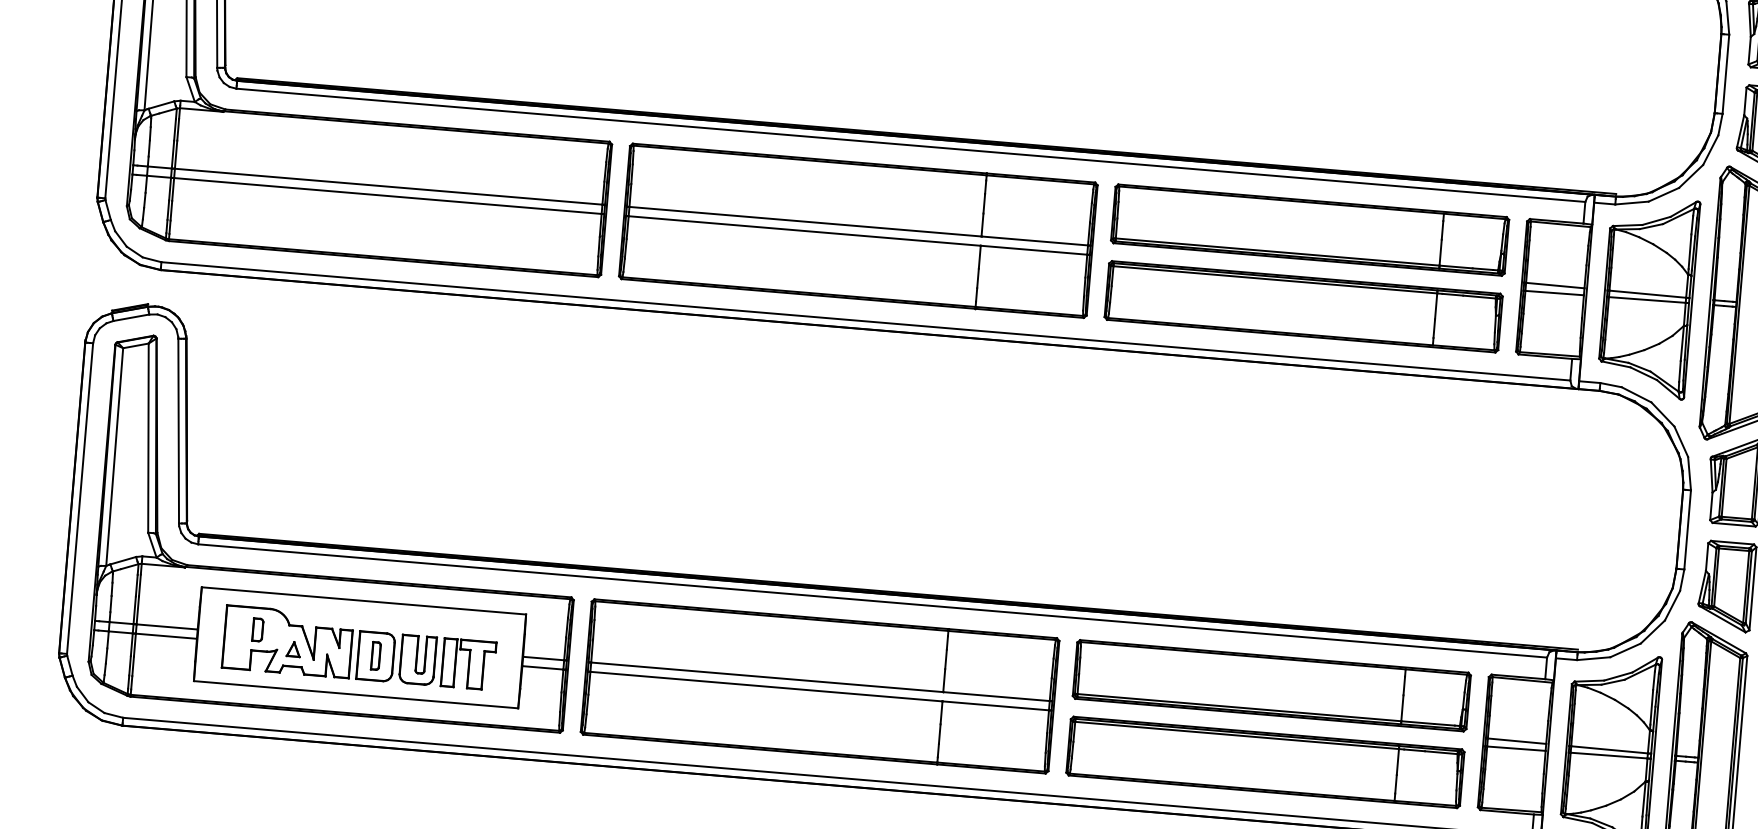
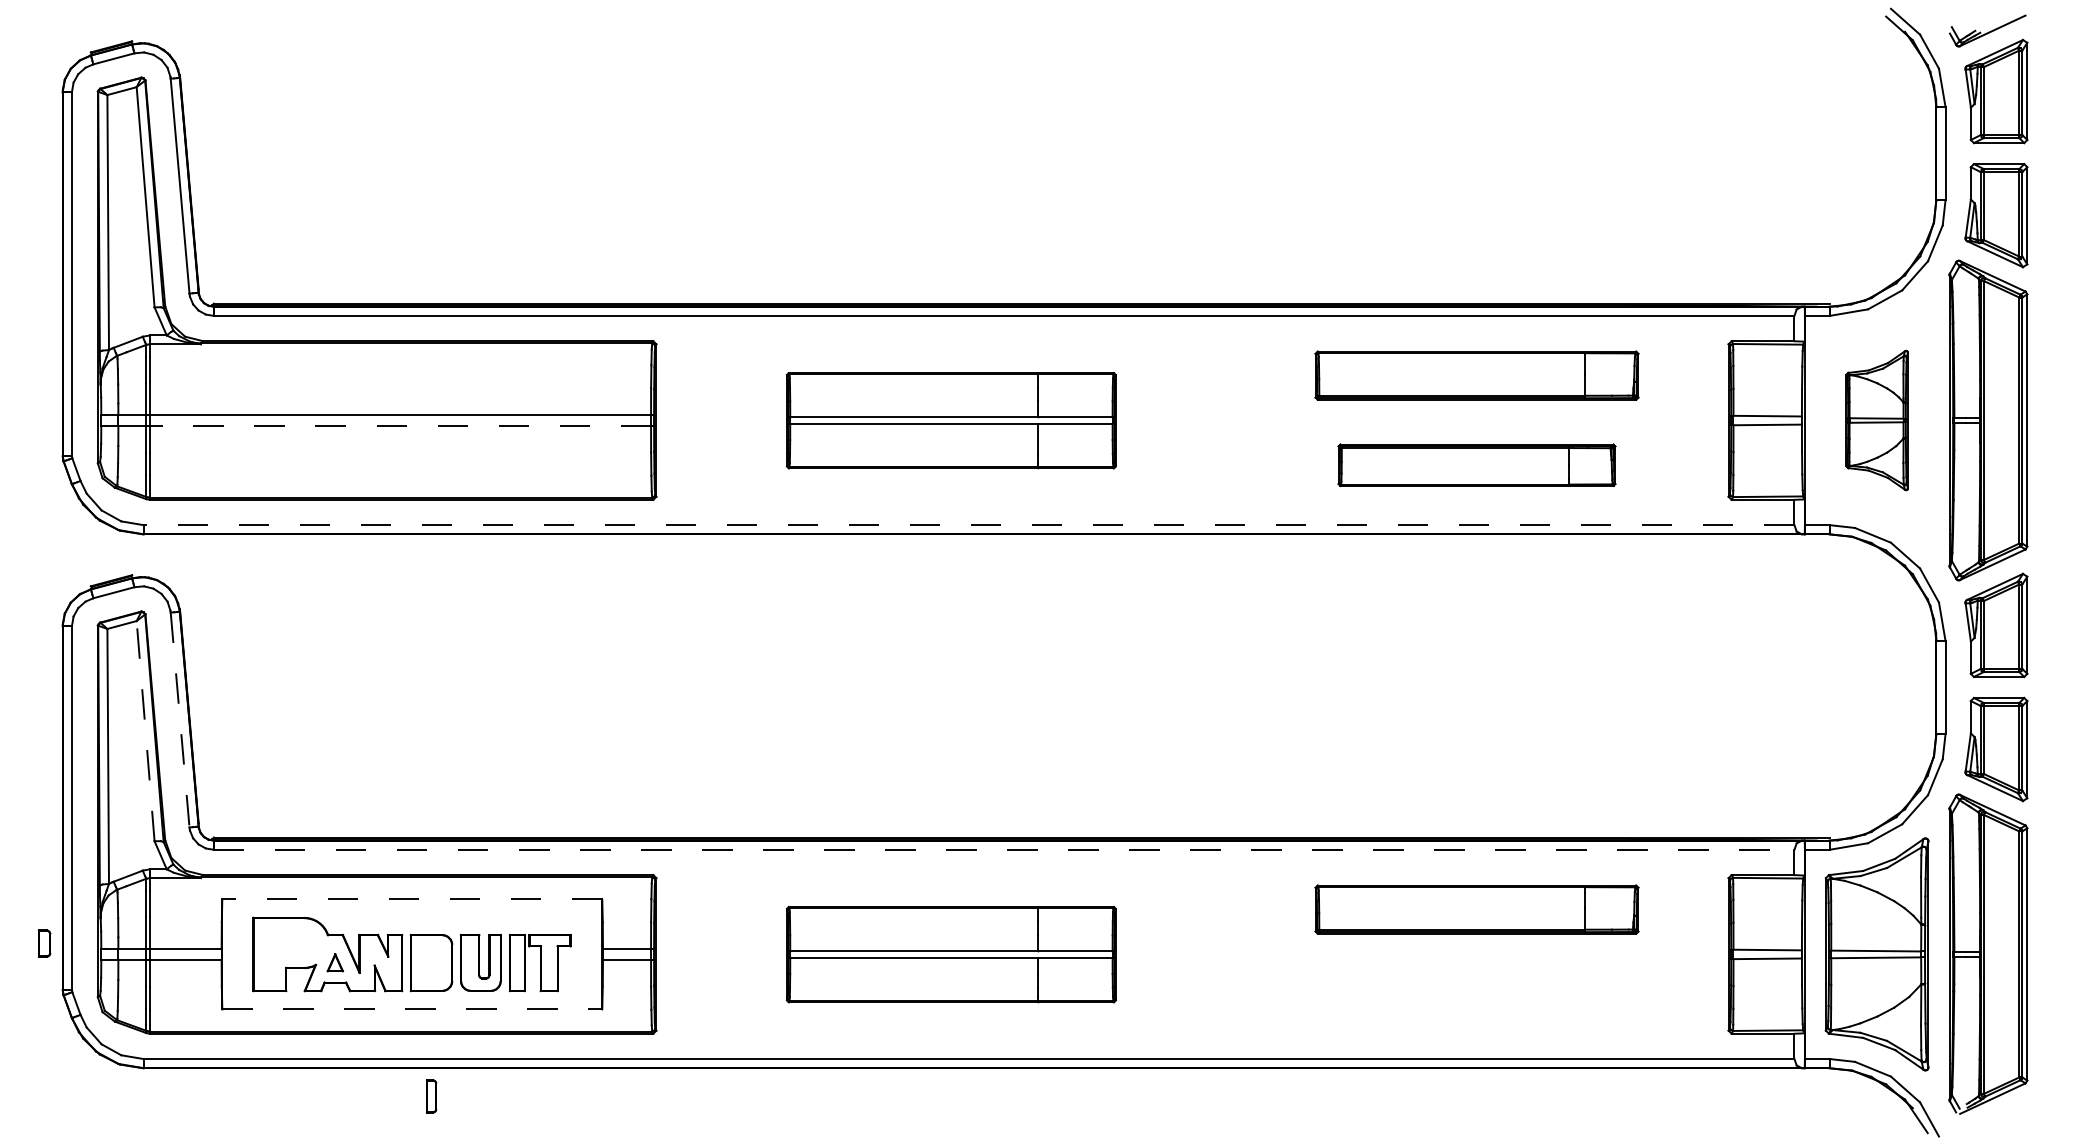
line: (387, 195) -> (400, 425), solid -> dashed
part: (858, 230) -> (951, 420), size x0.6
part: (1309, 230) -> (1476, 375), size x0.7
part: (1647, 297) -> (1876, 420), size x0.6
part: (1303, 305) -> (1476, 464), size x0.6
line: (865, 321) -> (968, 525), solid -> dashed
line: (178, 431) -> (180, 720), solid -> dashed
line: (148, 437) -> (145, 730), solid -> dashed
line: (364, 600) -> (412, 899), solid -> dashed
line: (872, 600) -> (1004, 849), solid -> dashed
part: (257, 629) -> (44, 943), moved
part: (375, 656) -> (431, 1096), moved
part: (1271, 685) -> (1476, 909), size x0.7
part: (820, 686) -> (951, 954), size x0.6
line: (356, 694) -> (412, 1009), solid -> dashed
part: (1265, 761) -> (1476, 998), removed

